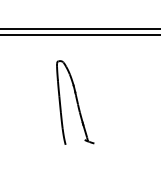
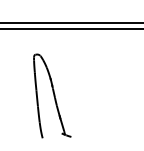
part: (75, 102) -> (52, 95), moved

